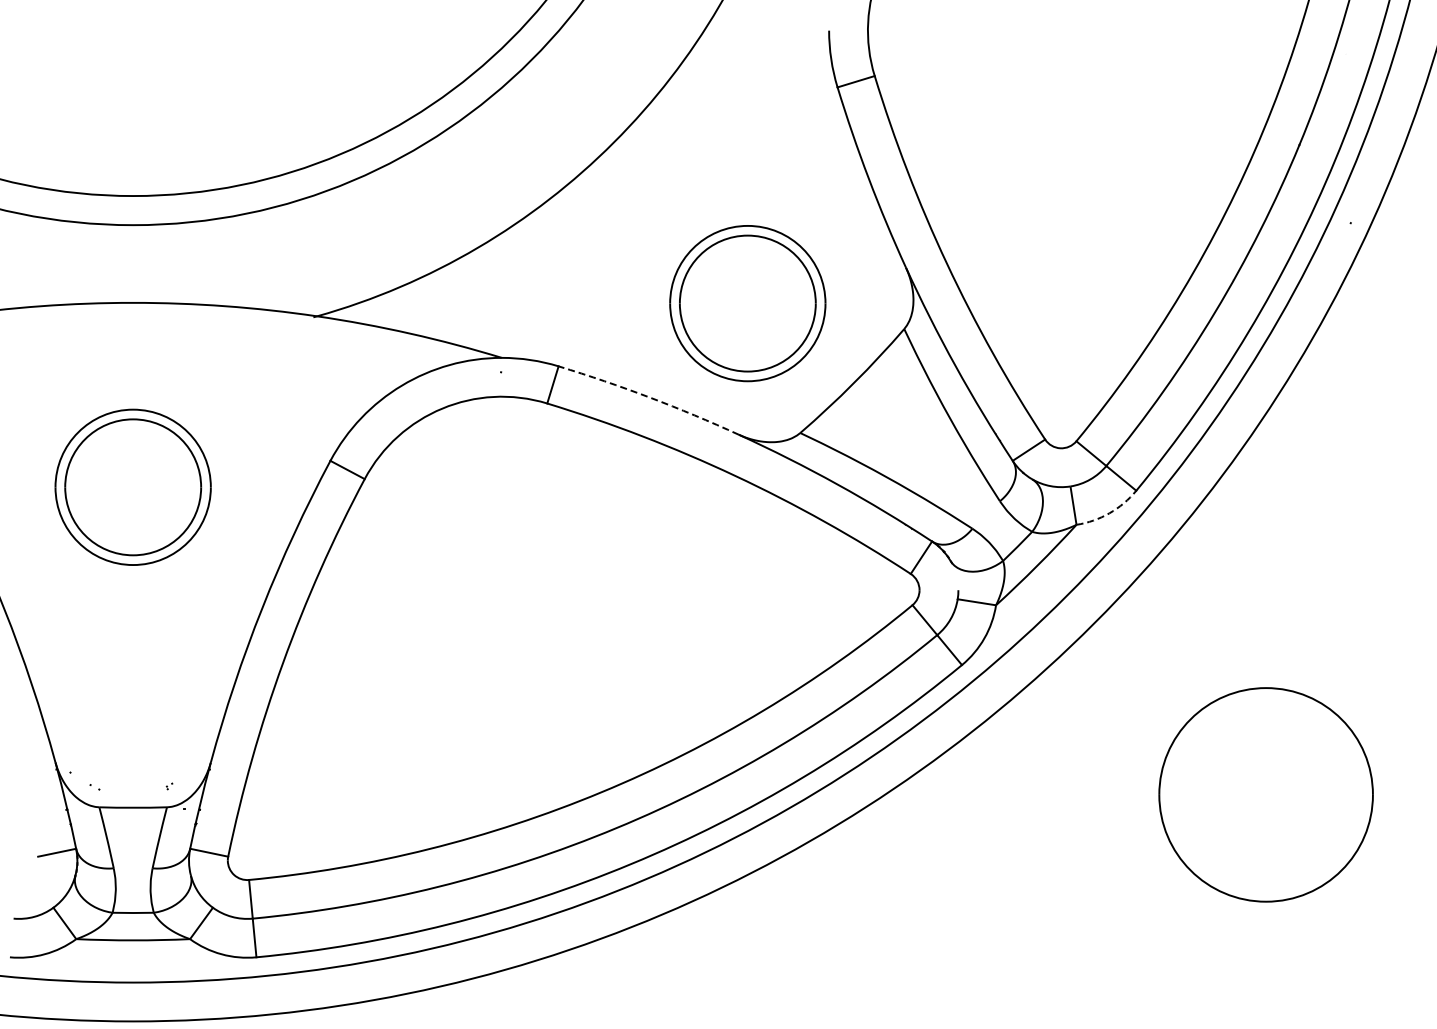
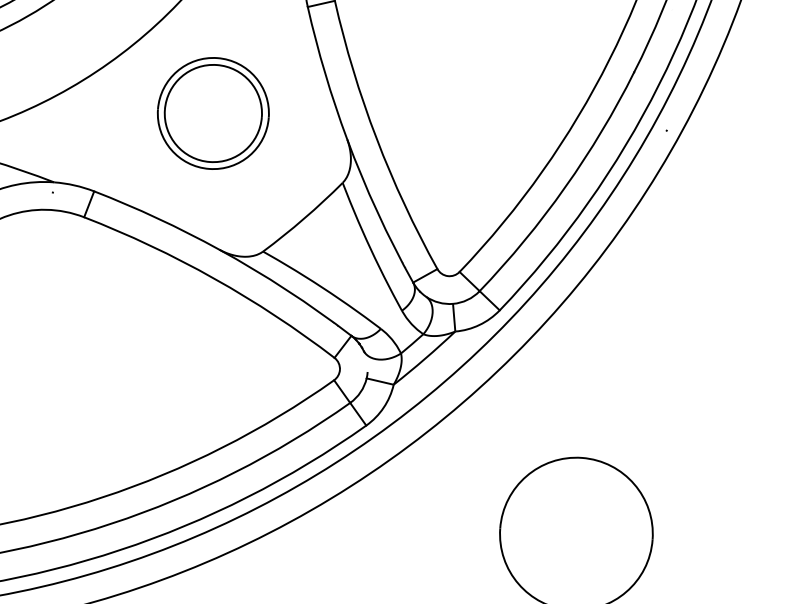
part: (747, 303) -> (213, 113), moved
arc: (649, 397) -> (157, 218), dashed -> solid
arc: (1109, 513) -> (479, 325), dashed -> solid

